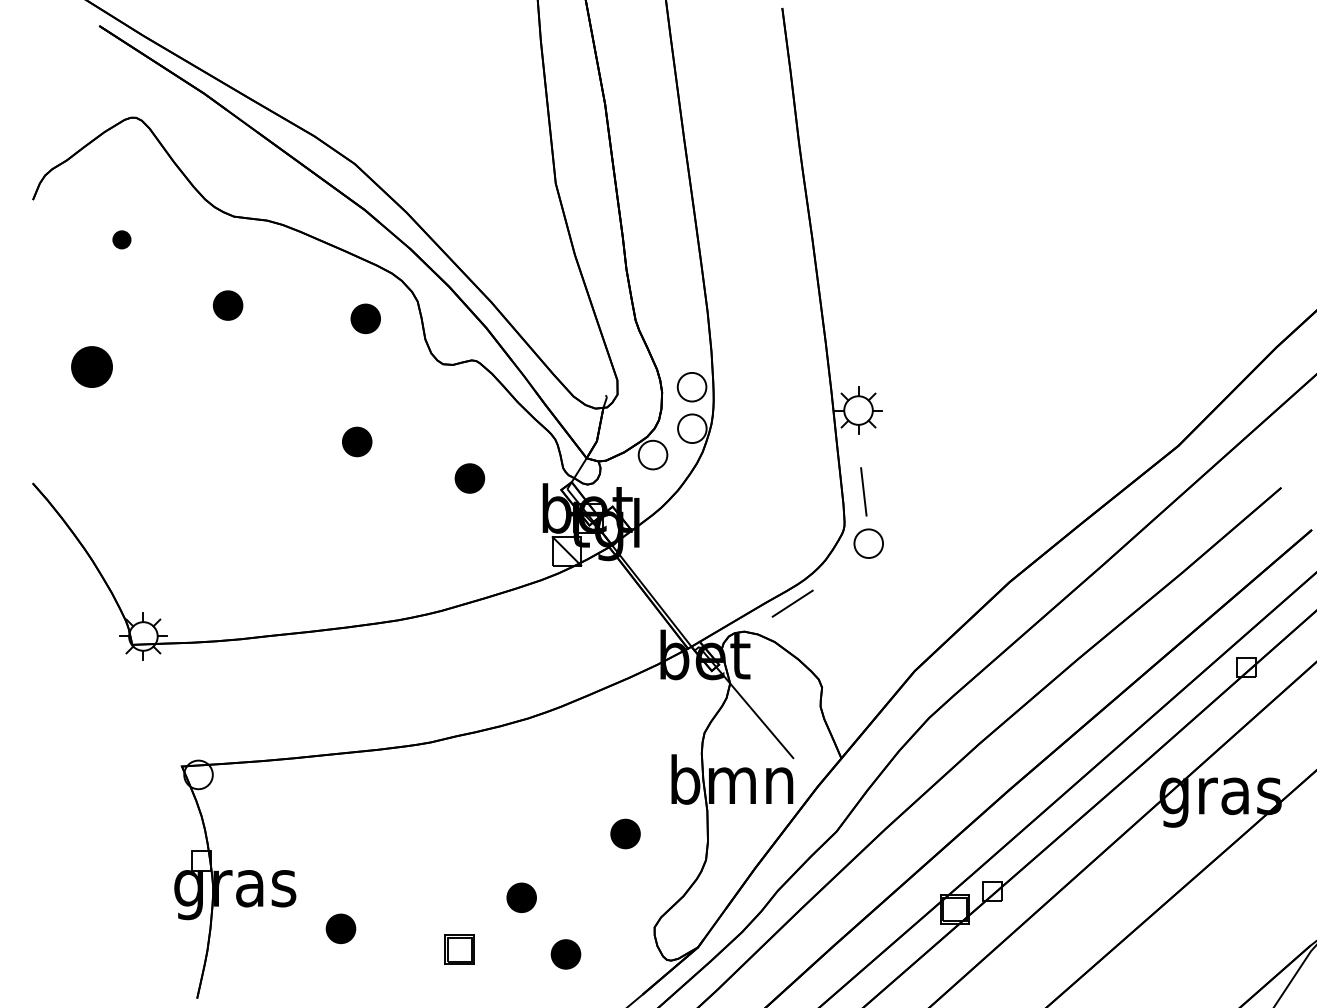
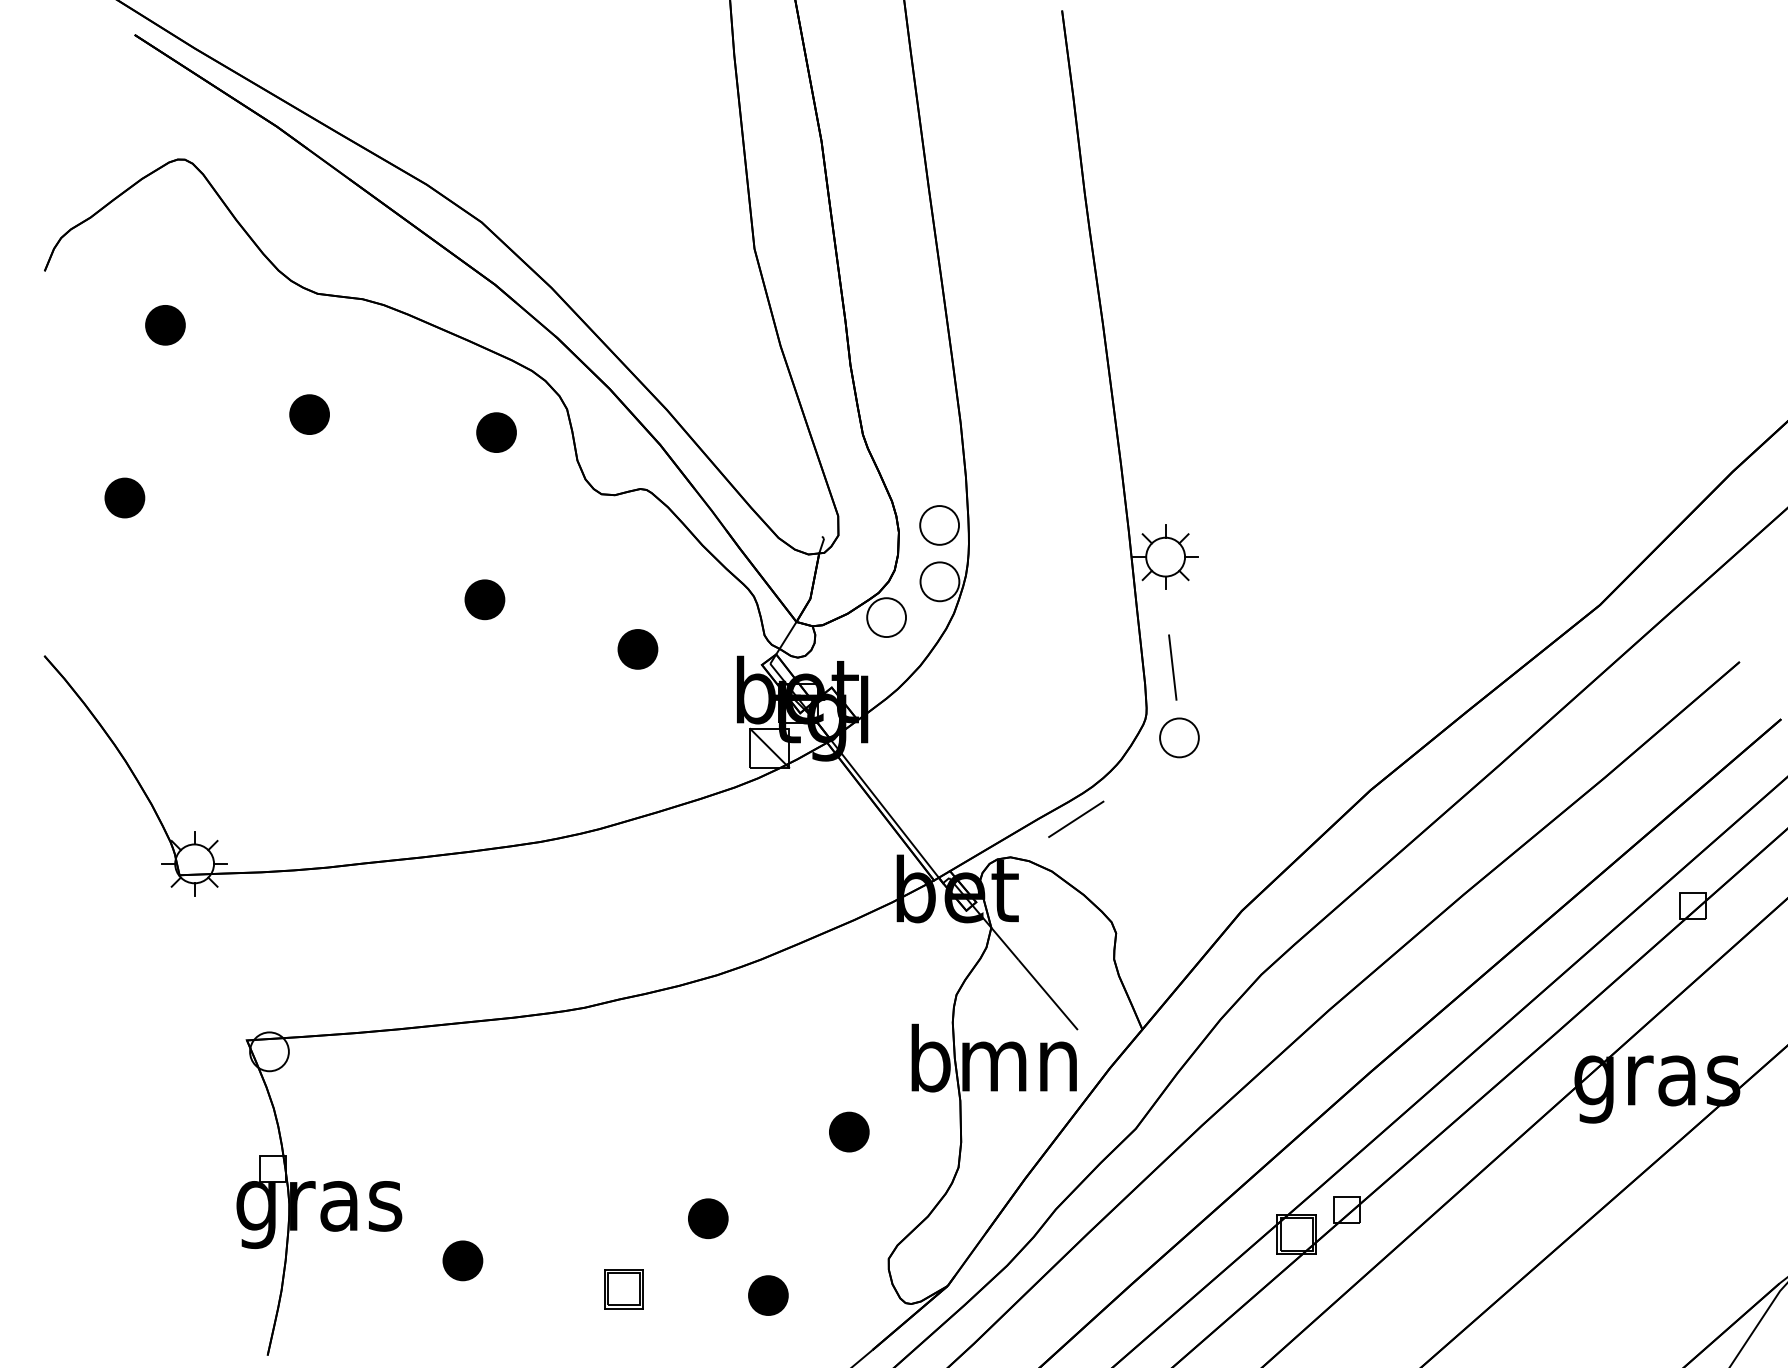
part: (121, 239) -> (165, 325), size x1.67
part: (91, 366) -> (124, 497), size x0.71

